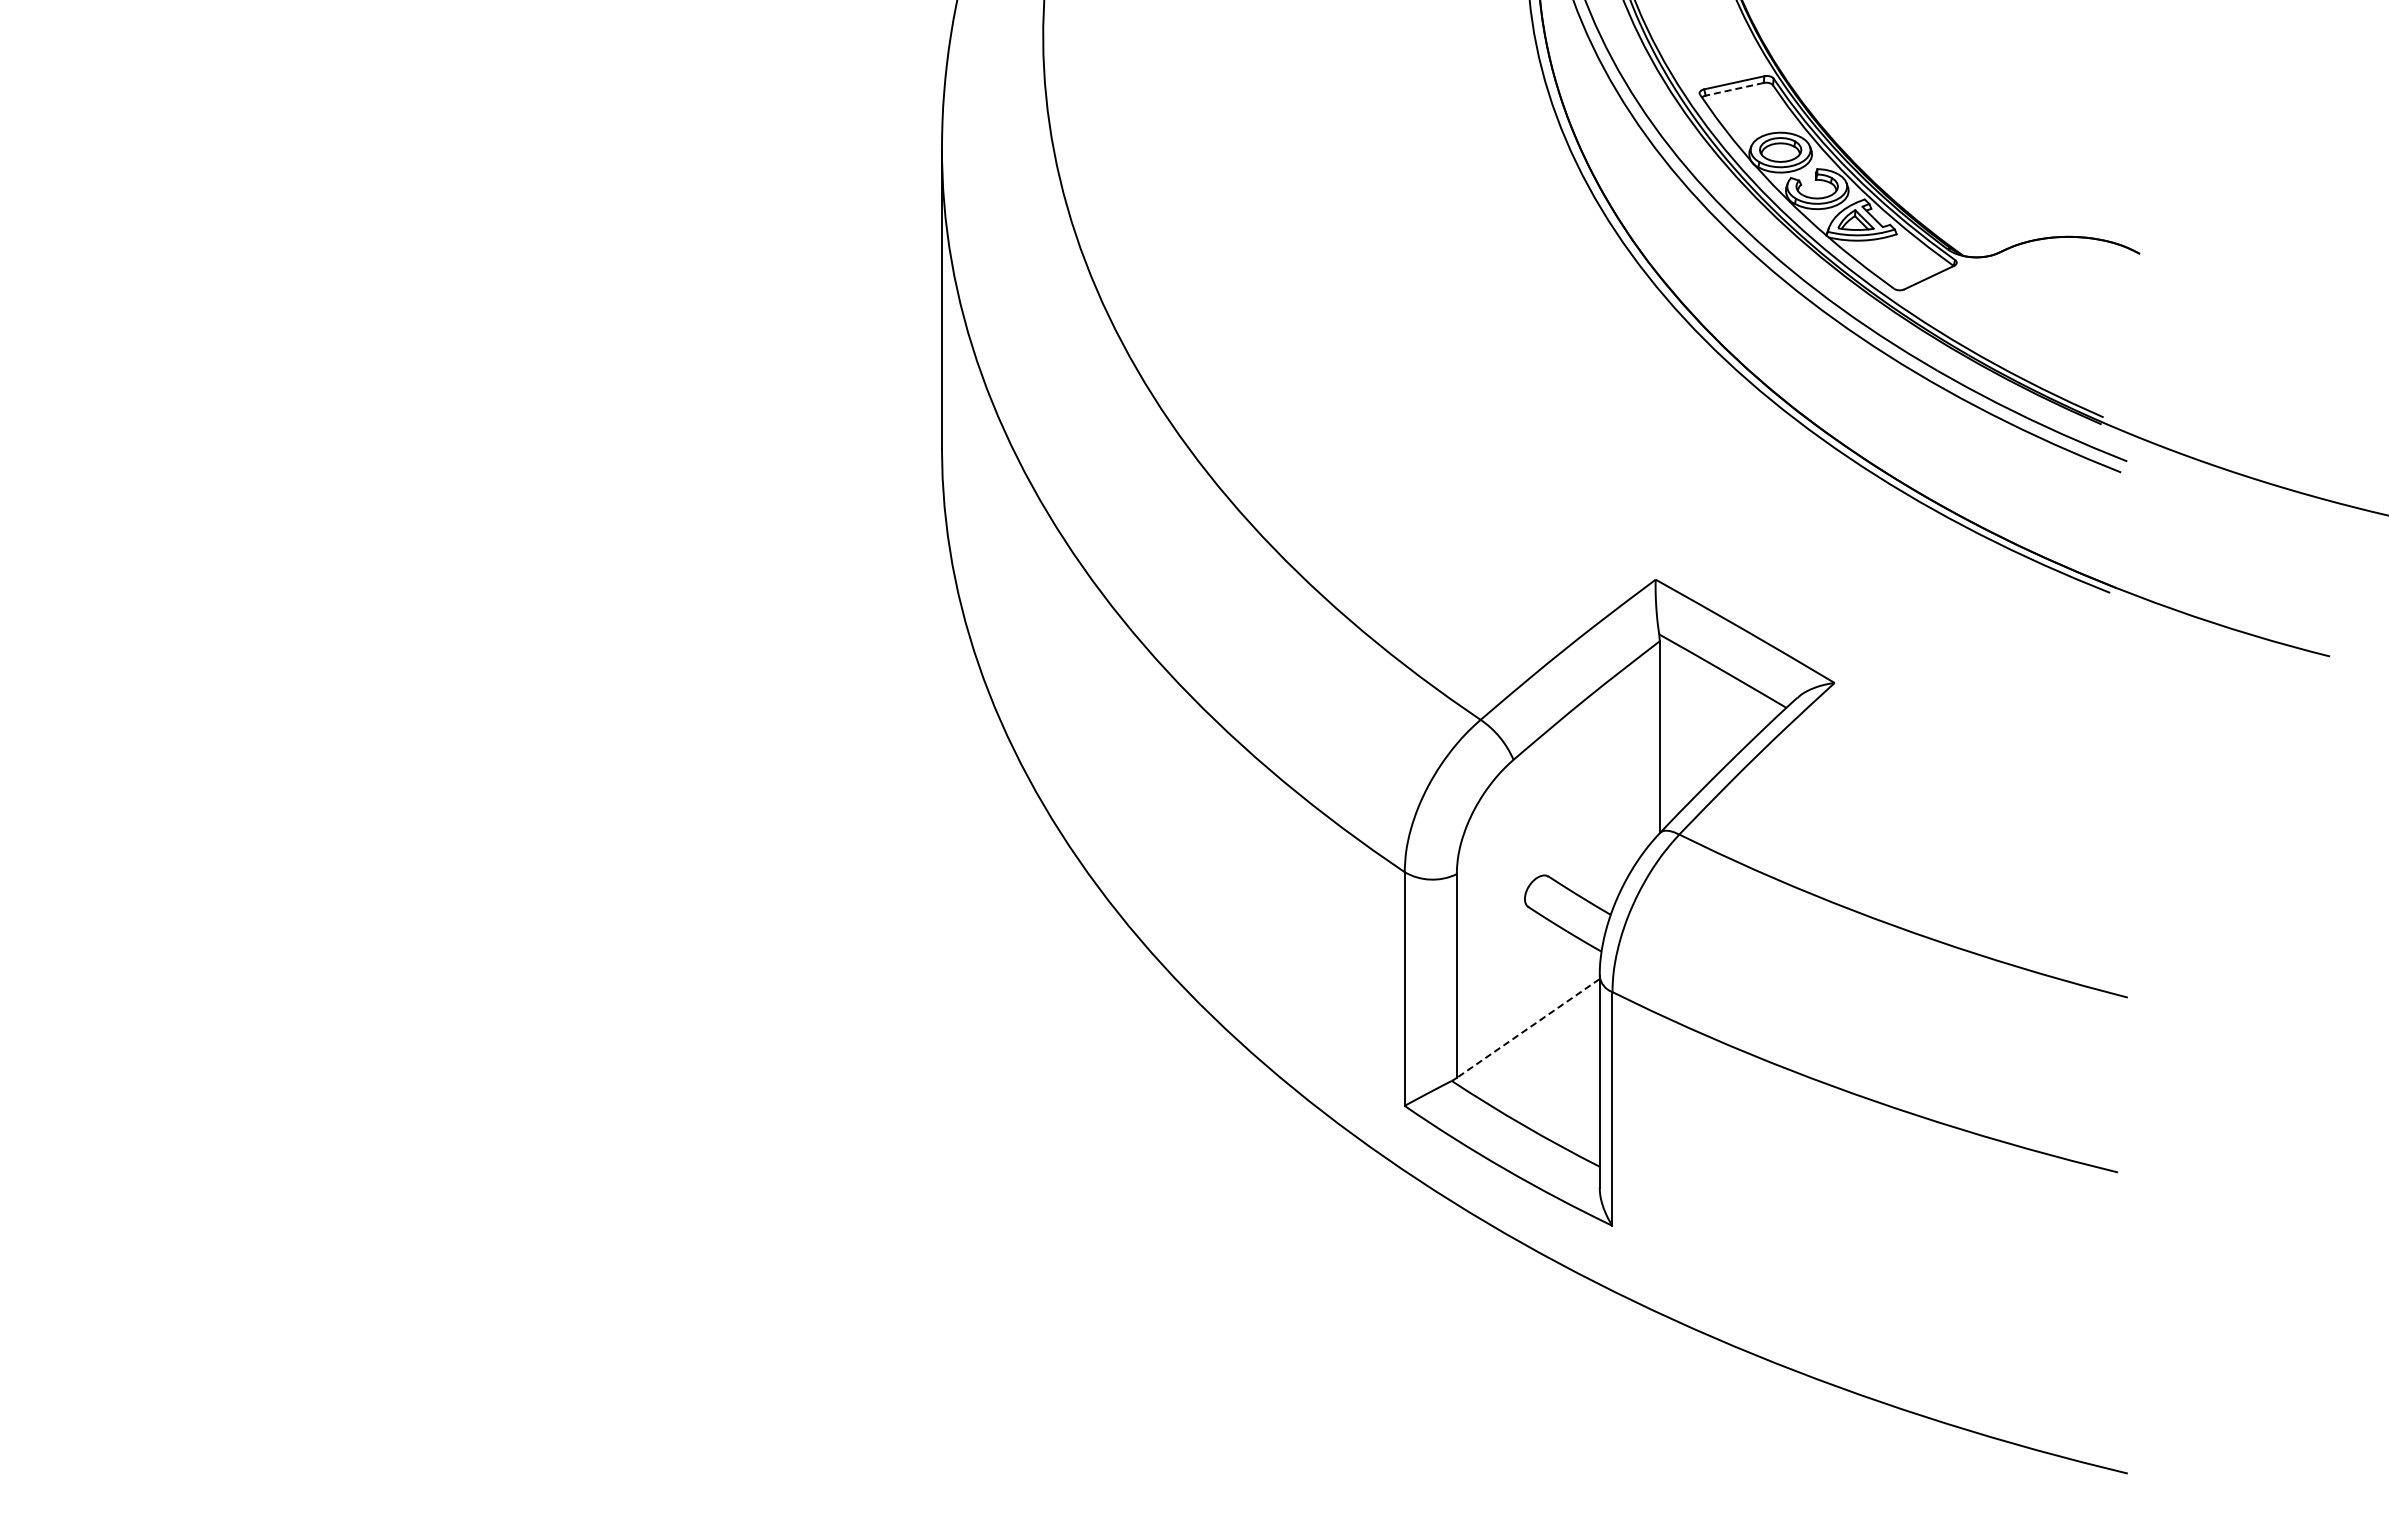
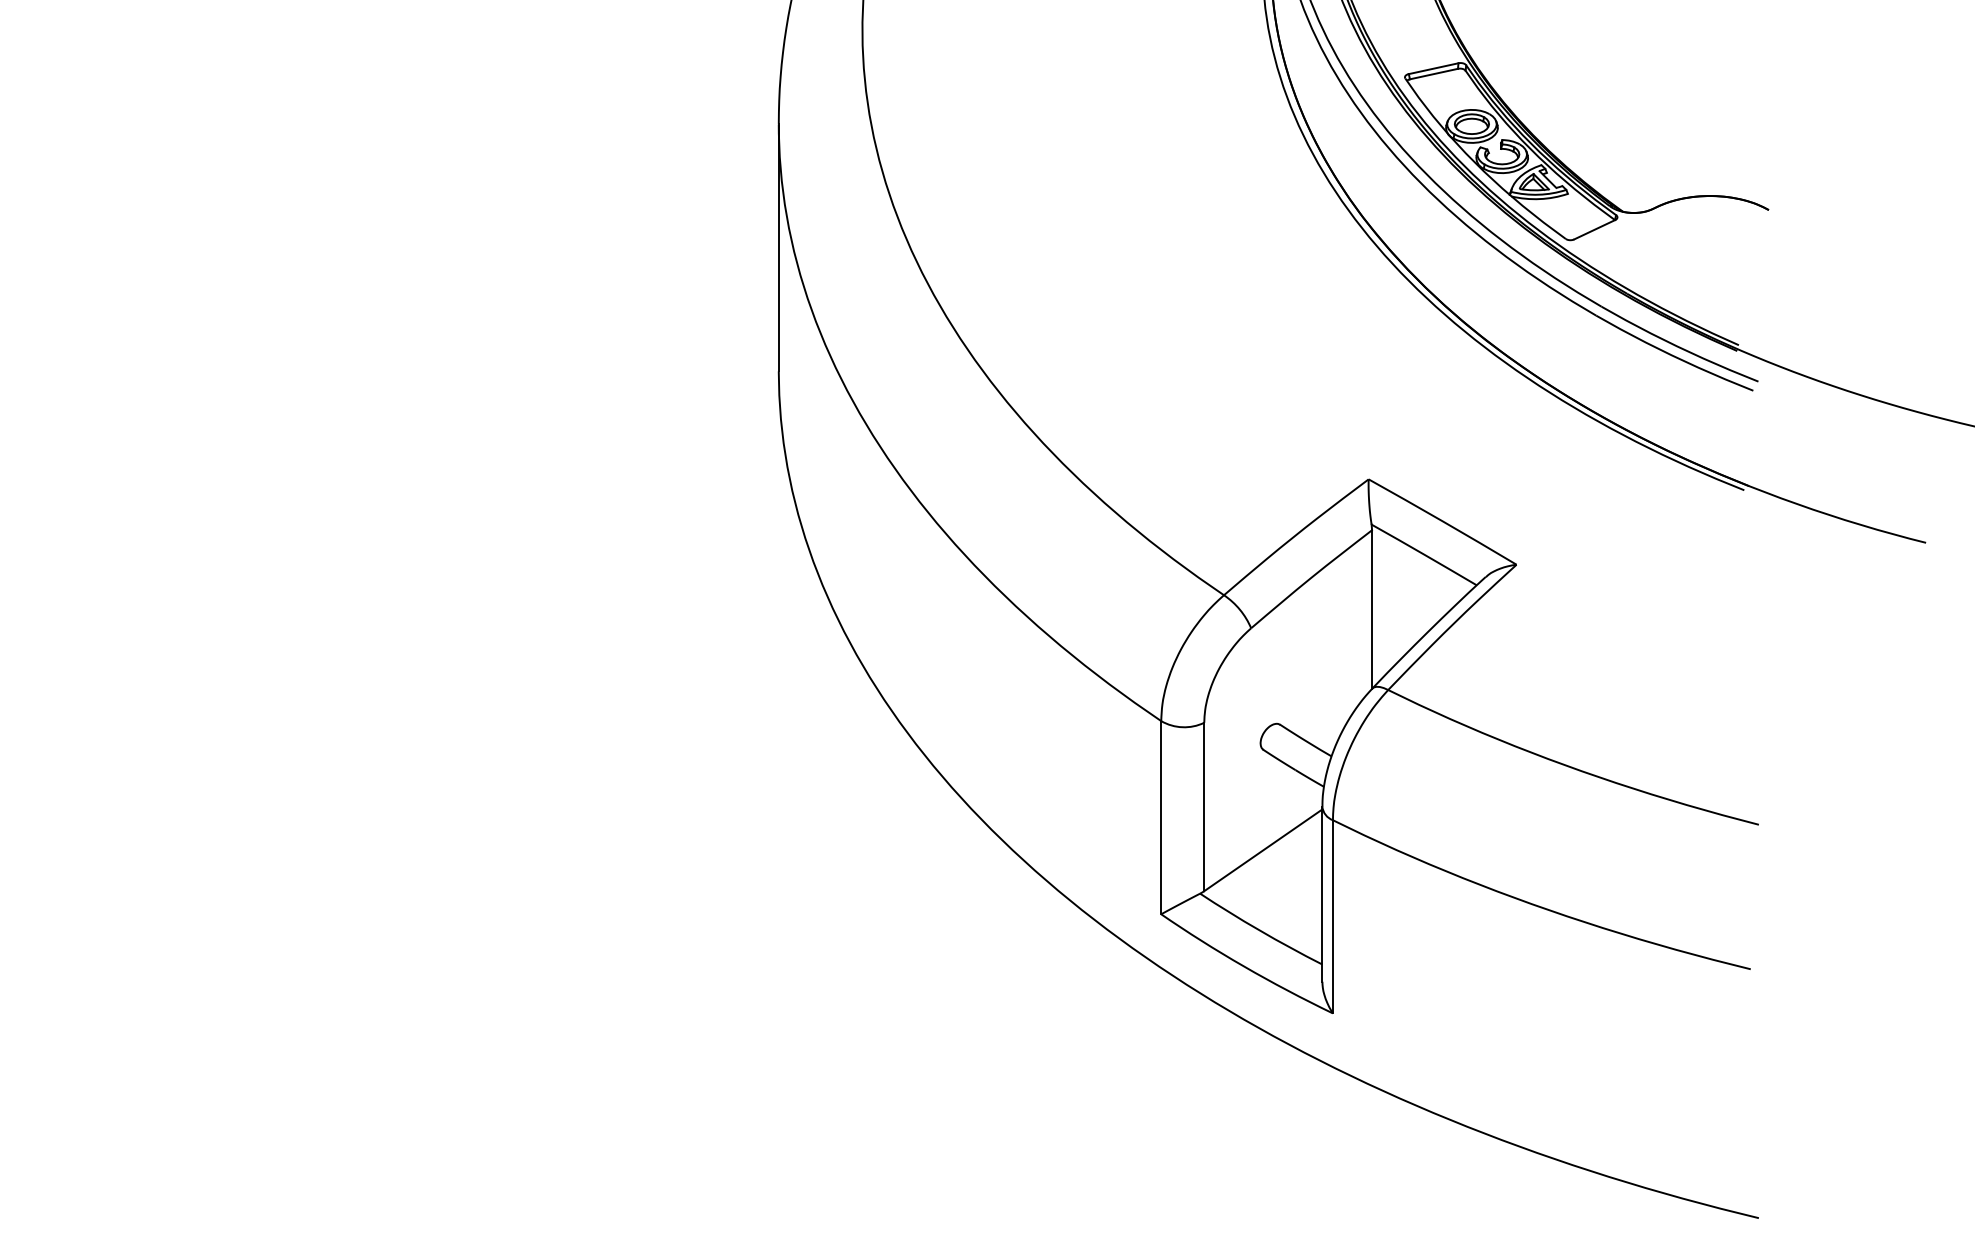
line: (1734, 89) -> (1433, 74), dashed -> solid
line: (1528, 1028) -> (1263, 850), dashed -> solid

